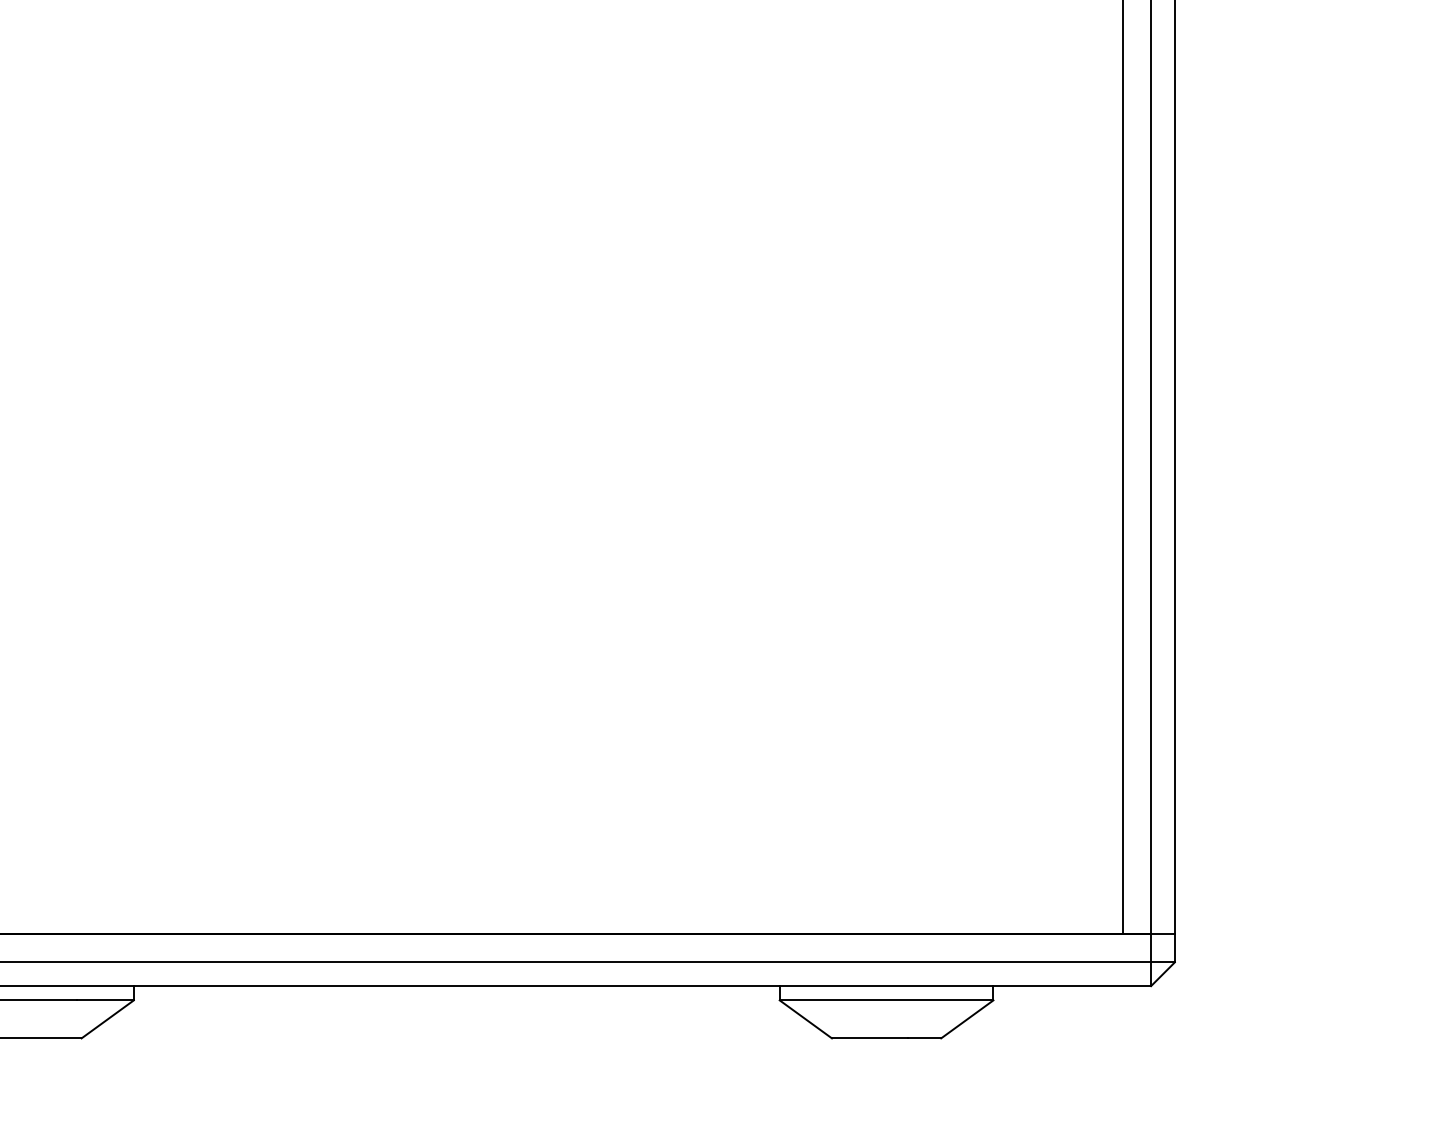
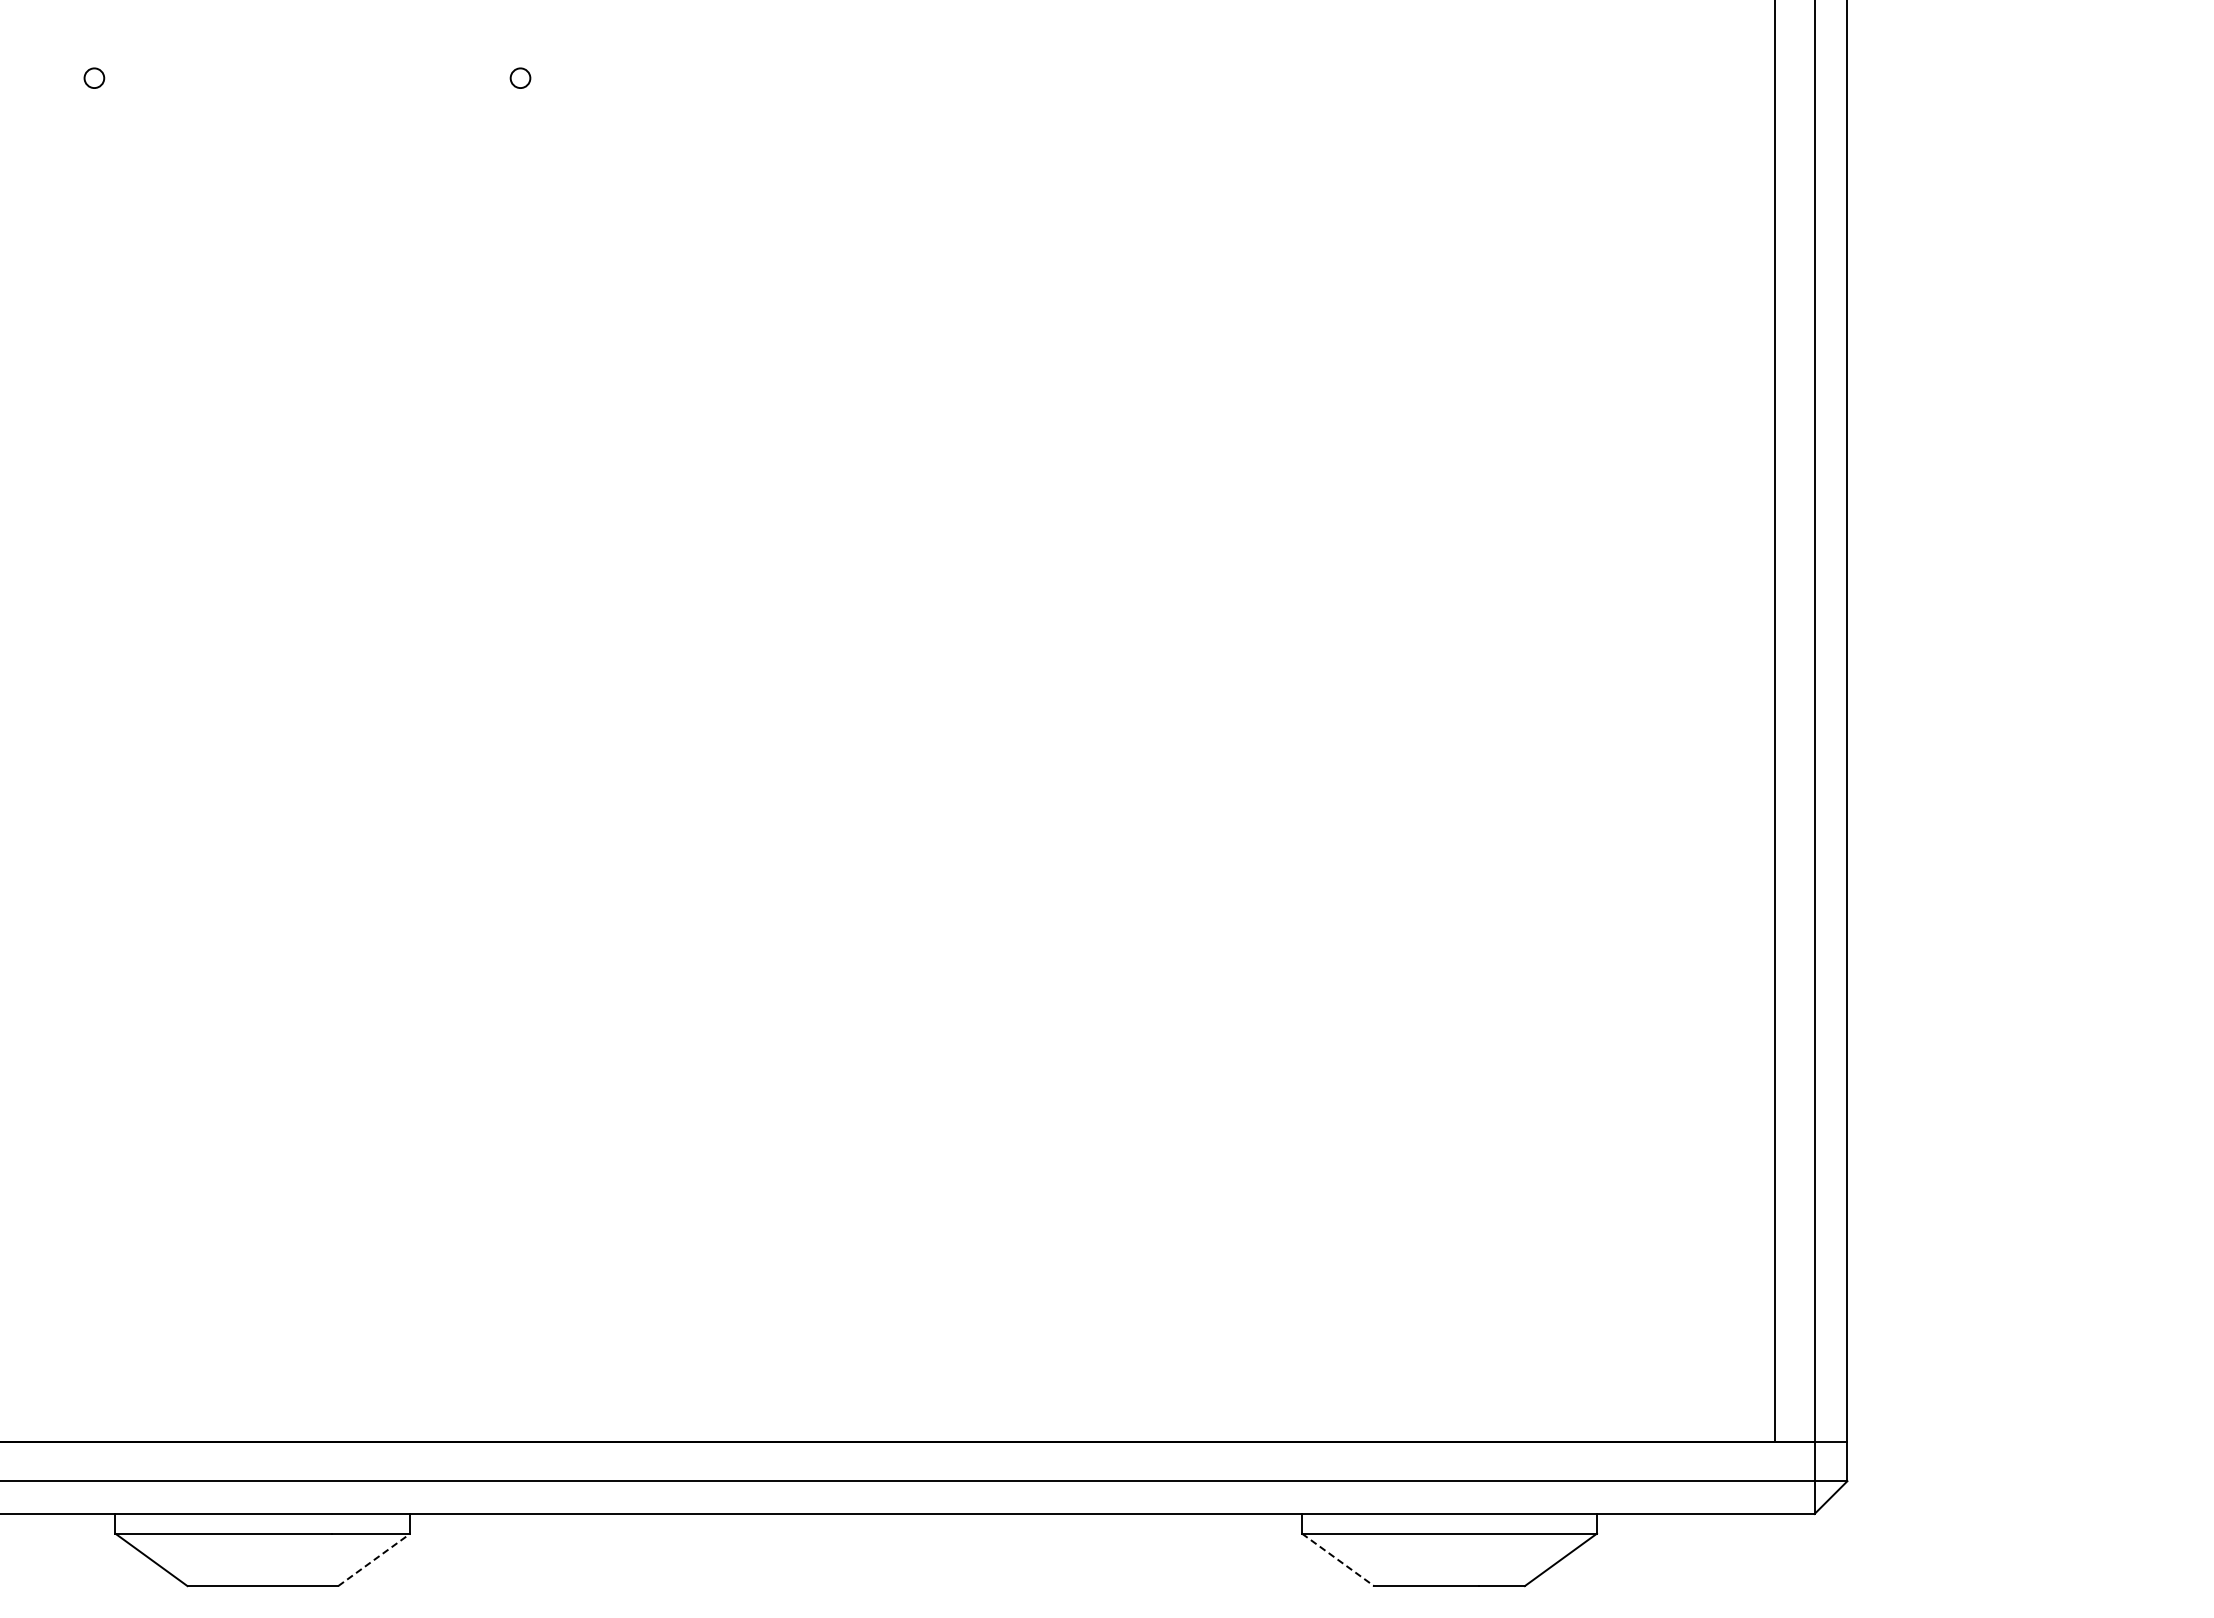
line: (107, 1019) -> (374, 1559), solid -> dashed
line: (806, 1019) -> (1338, 1559), solid -> dashed

